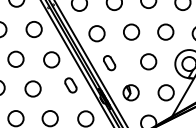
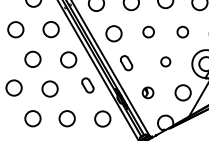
circle: (131, 31) -> (148, 31), size x0.7
circle: (165, 31) -> (182, 31), size x0.7
circle: (148, 61) -> (165, 61), size x0.6
part: (130, 92) -> (147, 92), size x0.7

